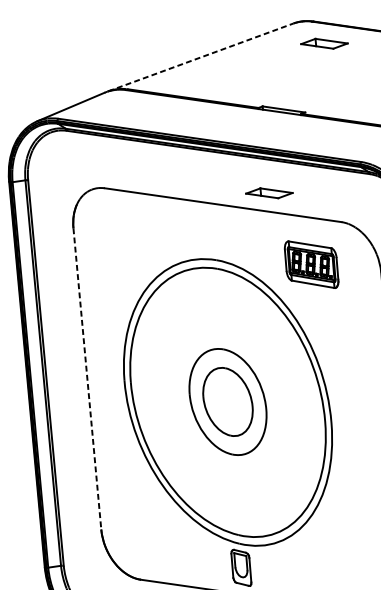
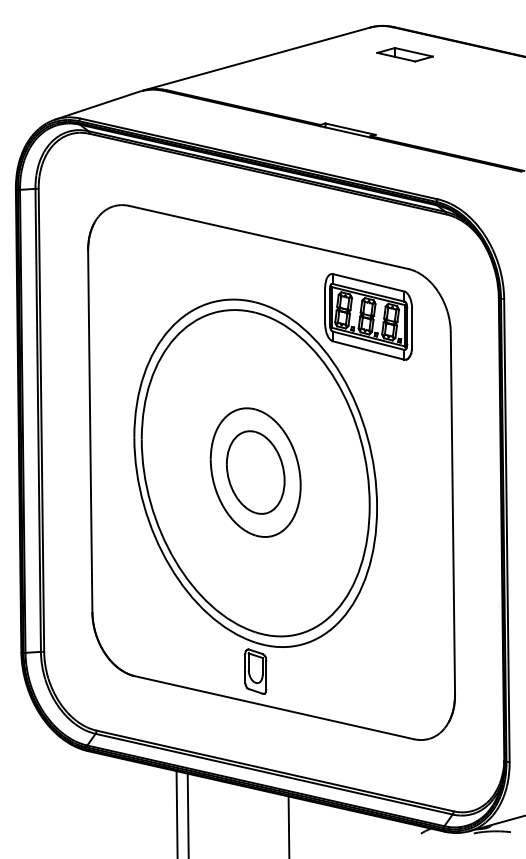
line: (200, 57) -> (256, 59), dashed -> solid
part: (268, 193) -> (324, 227), removed
part: (311, 264) -> (368, 316), size x1.43
line: (87, 378) -> (90, 431), dashed -> solid

